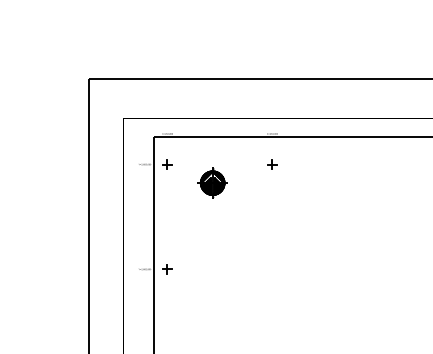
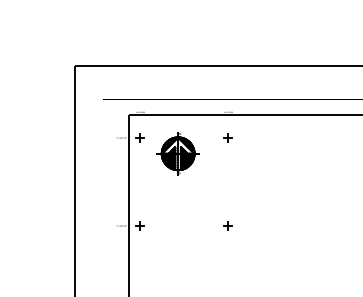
part: (212, 182) -> (178, 153), size x1.67
part: (272, 269) -> (228, 226), added

